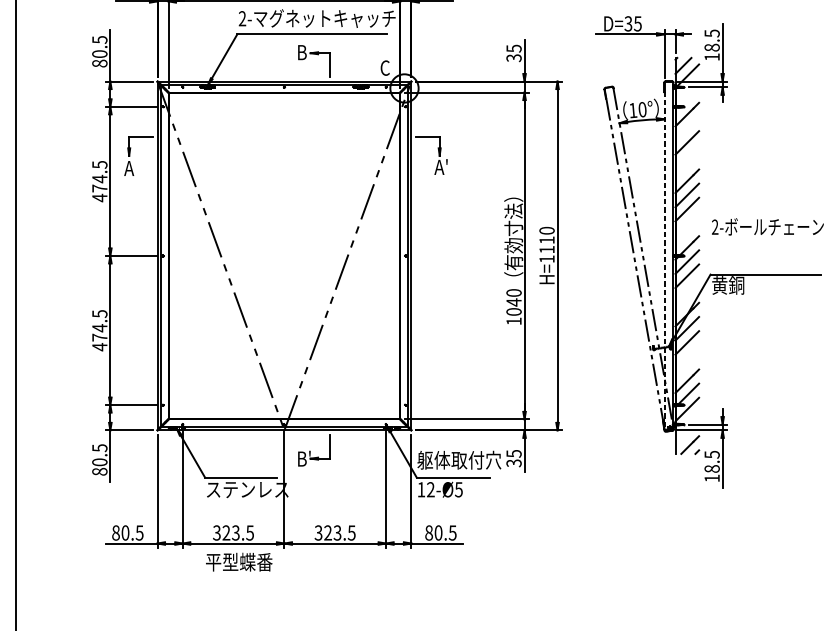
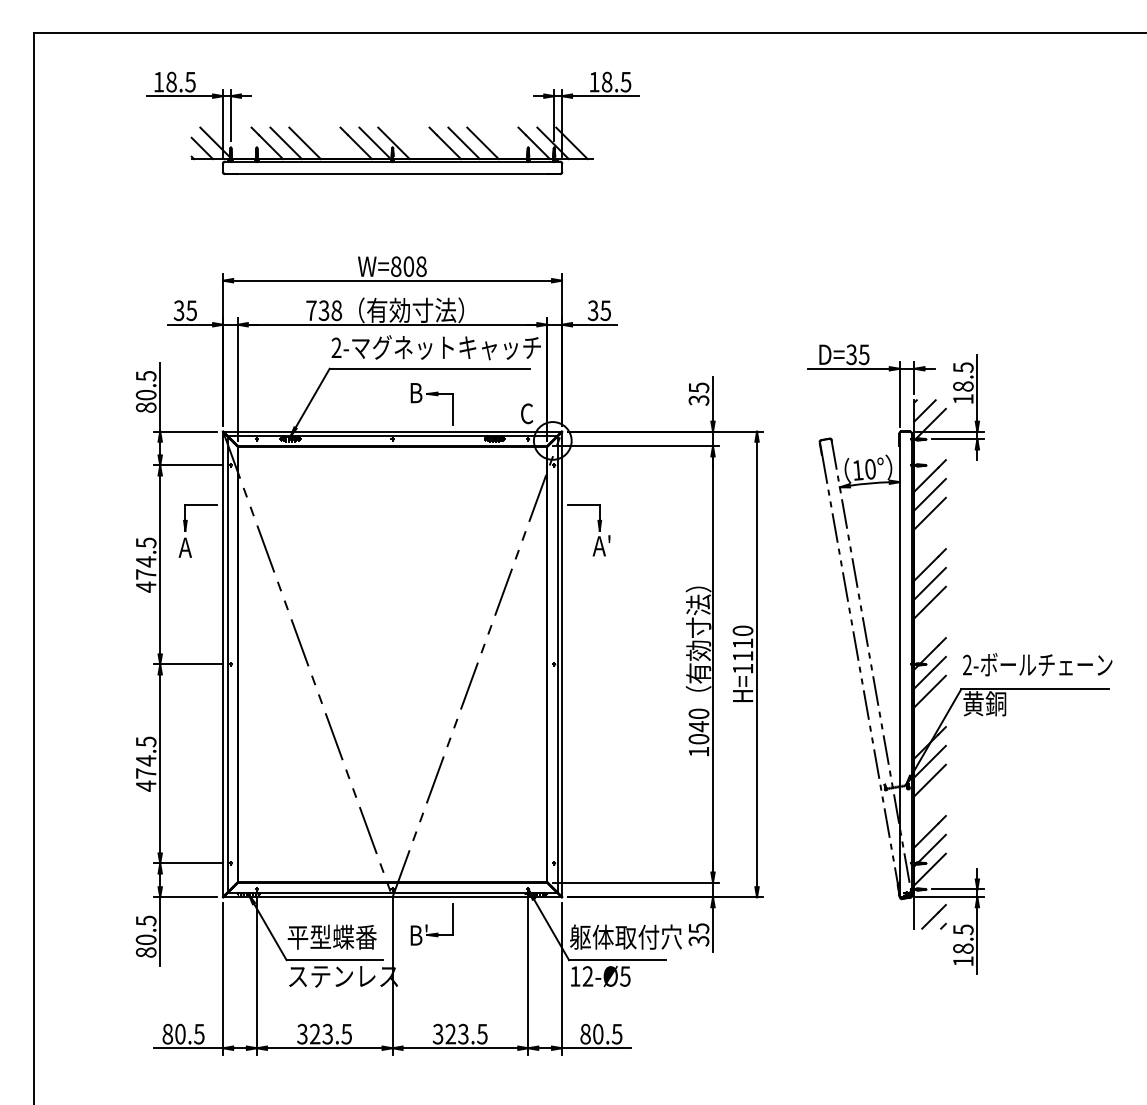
line: (686, 128) -> (929, 494), added
text: (767, 226) -> (1037, 664), moved
line: (664, 261) -> (899, 671), dashed -> solid
text: (238, 561) -> (331, 936), moved

